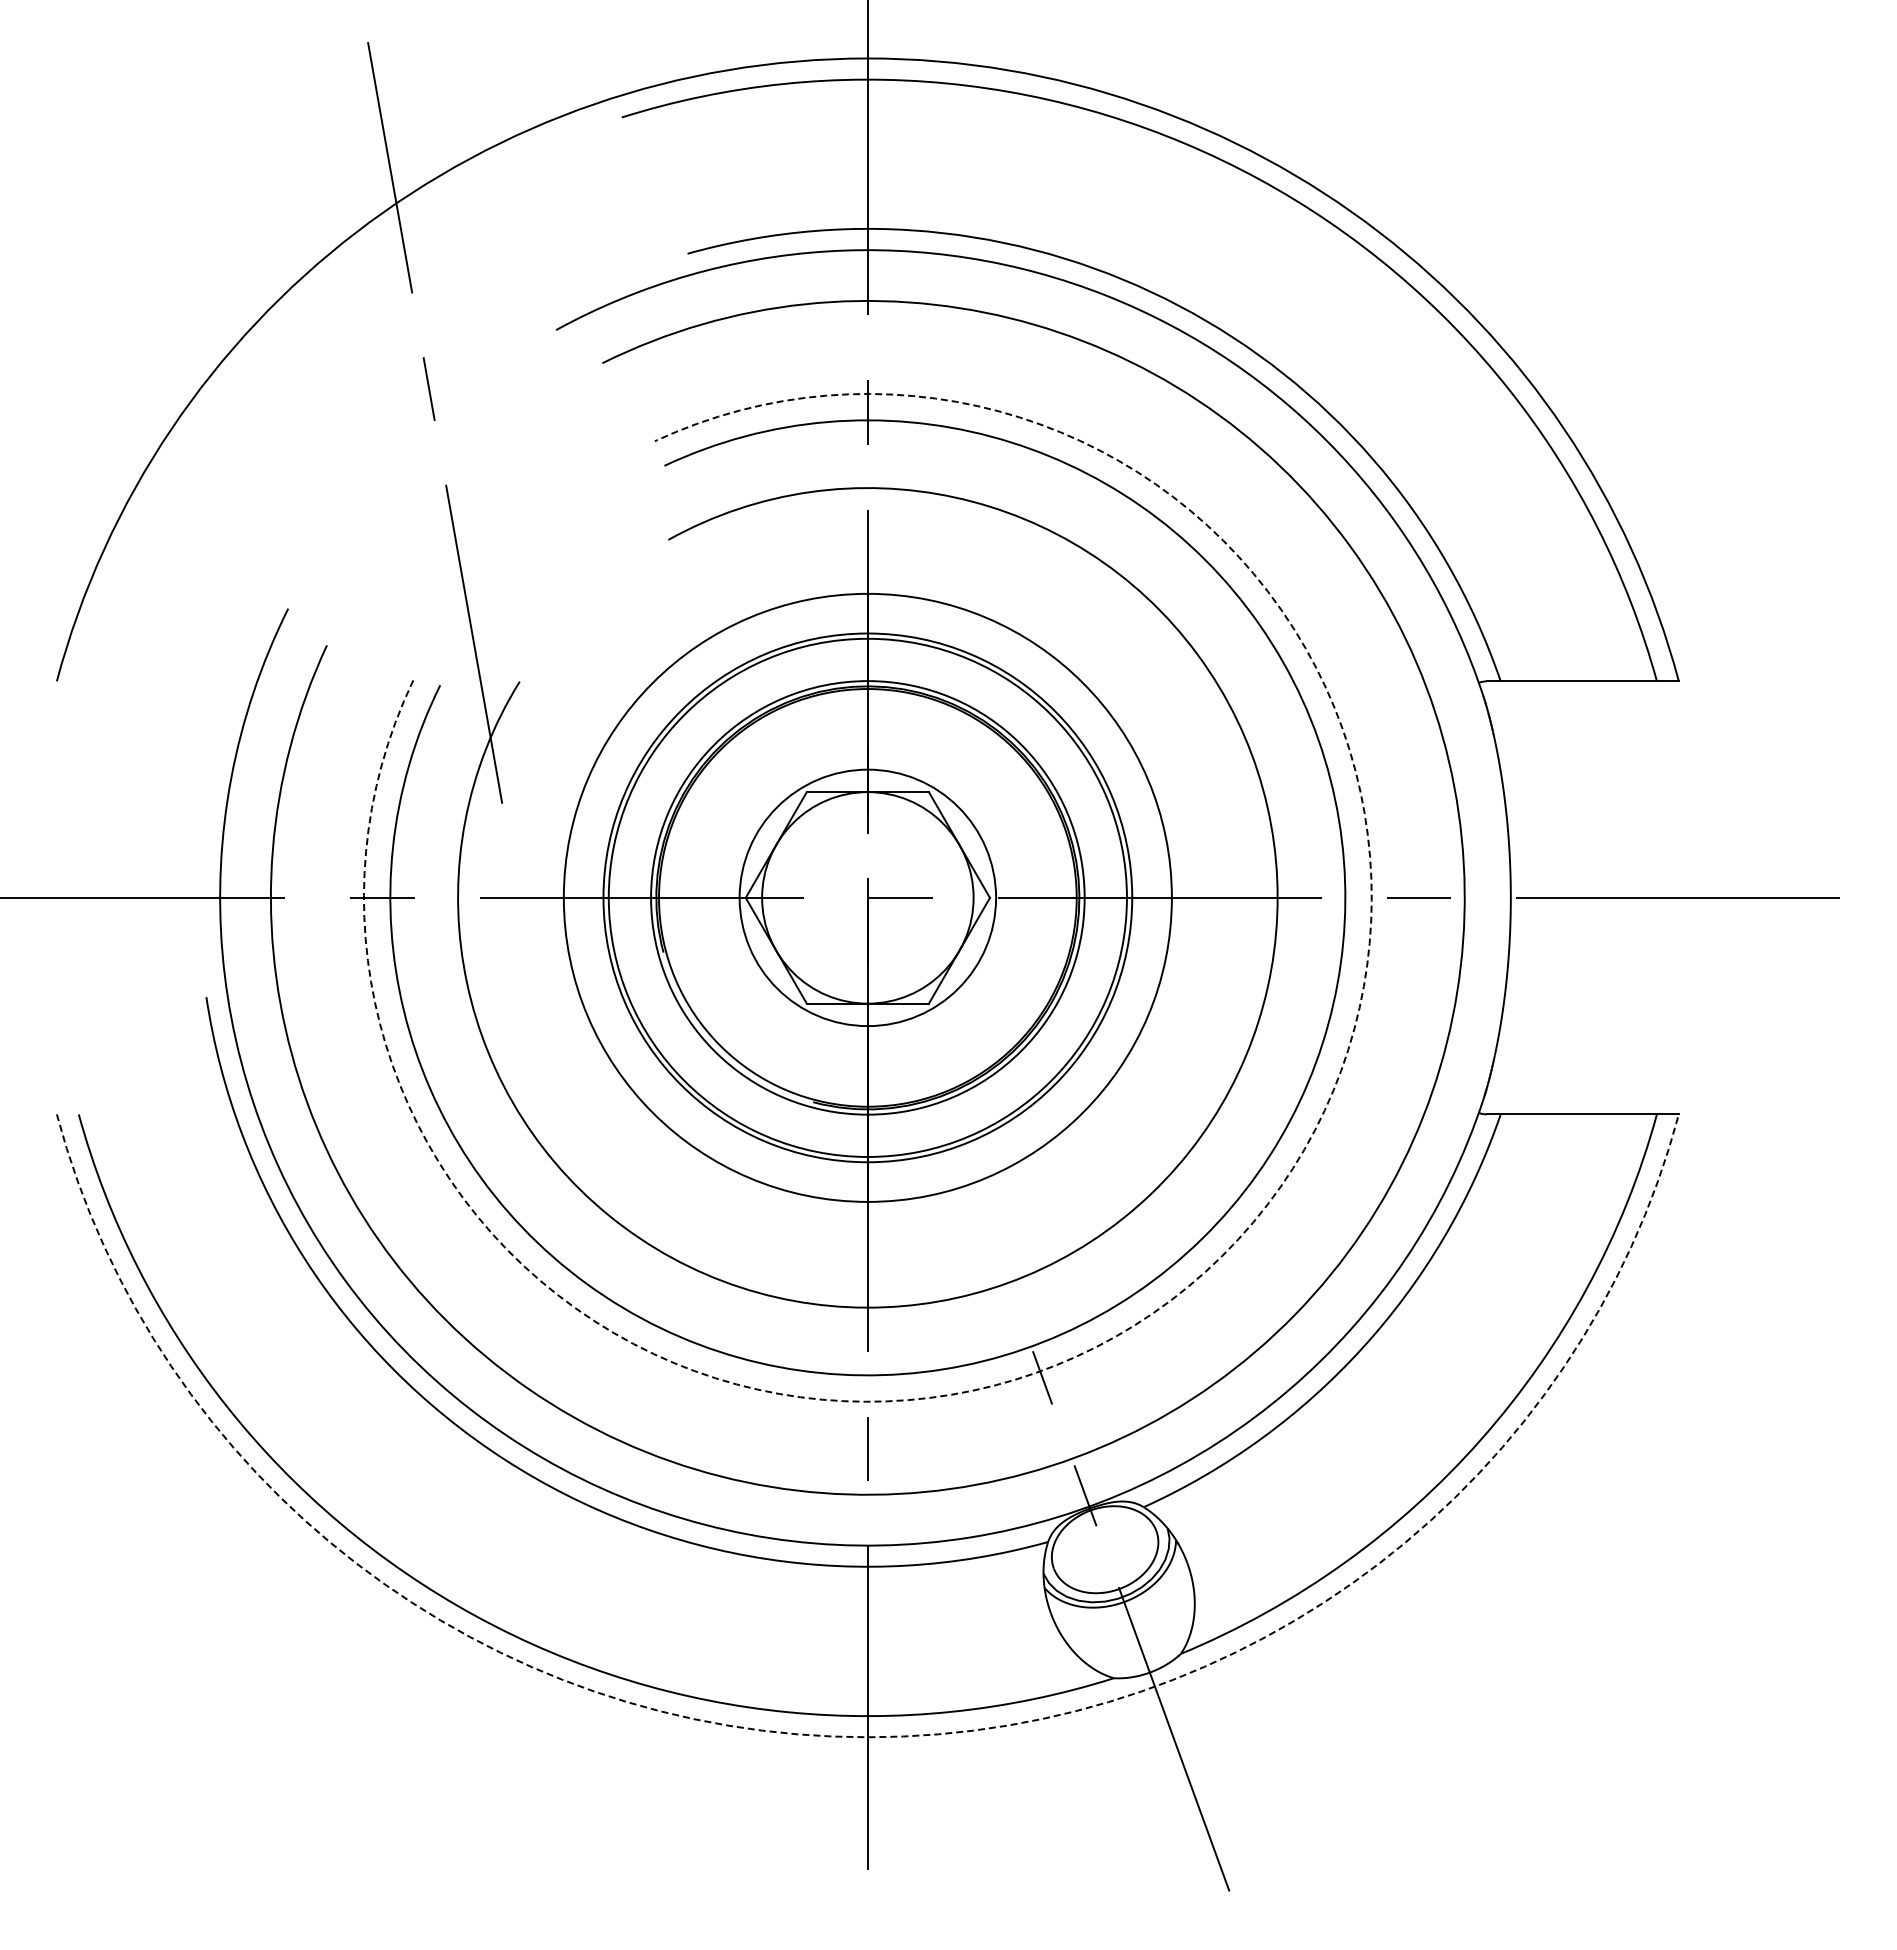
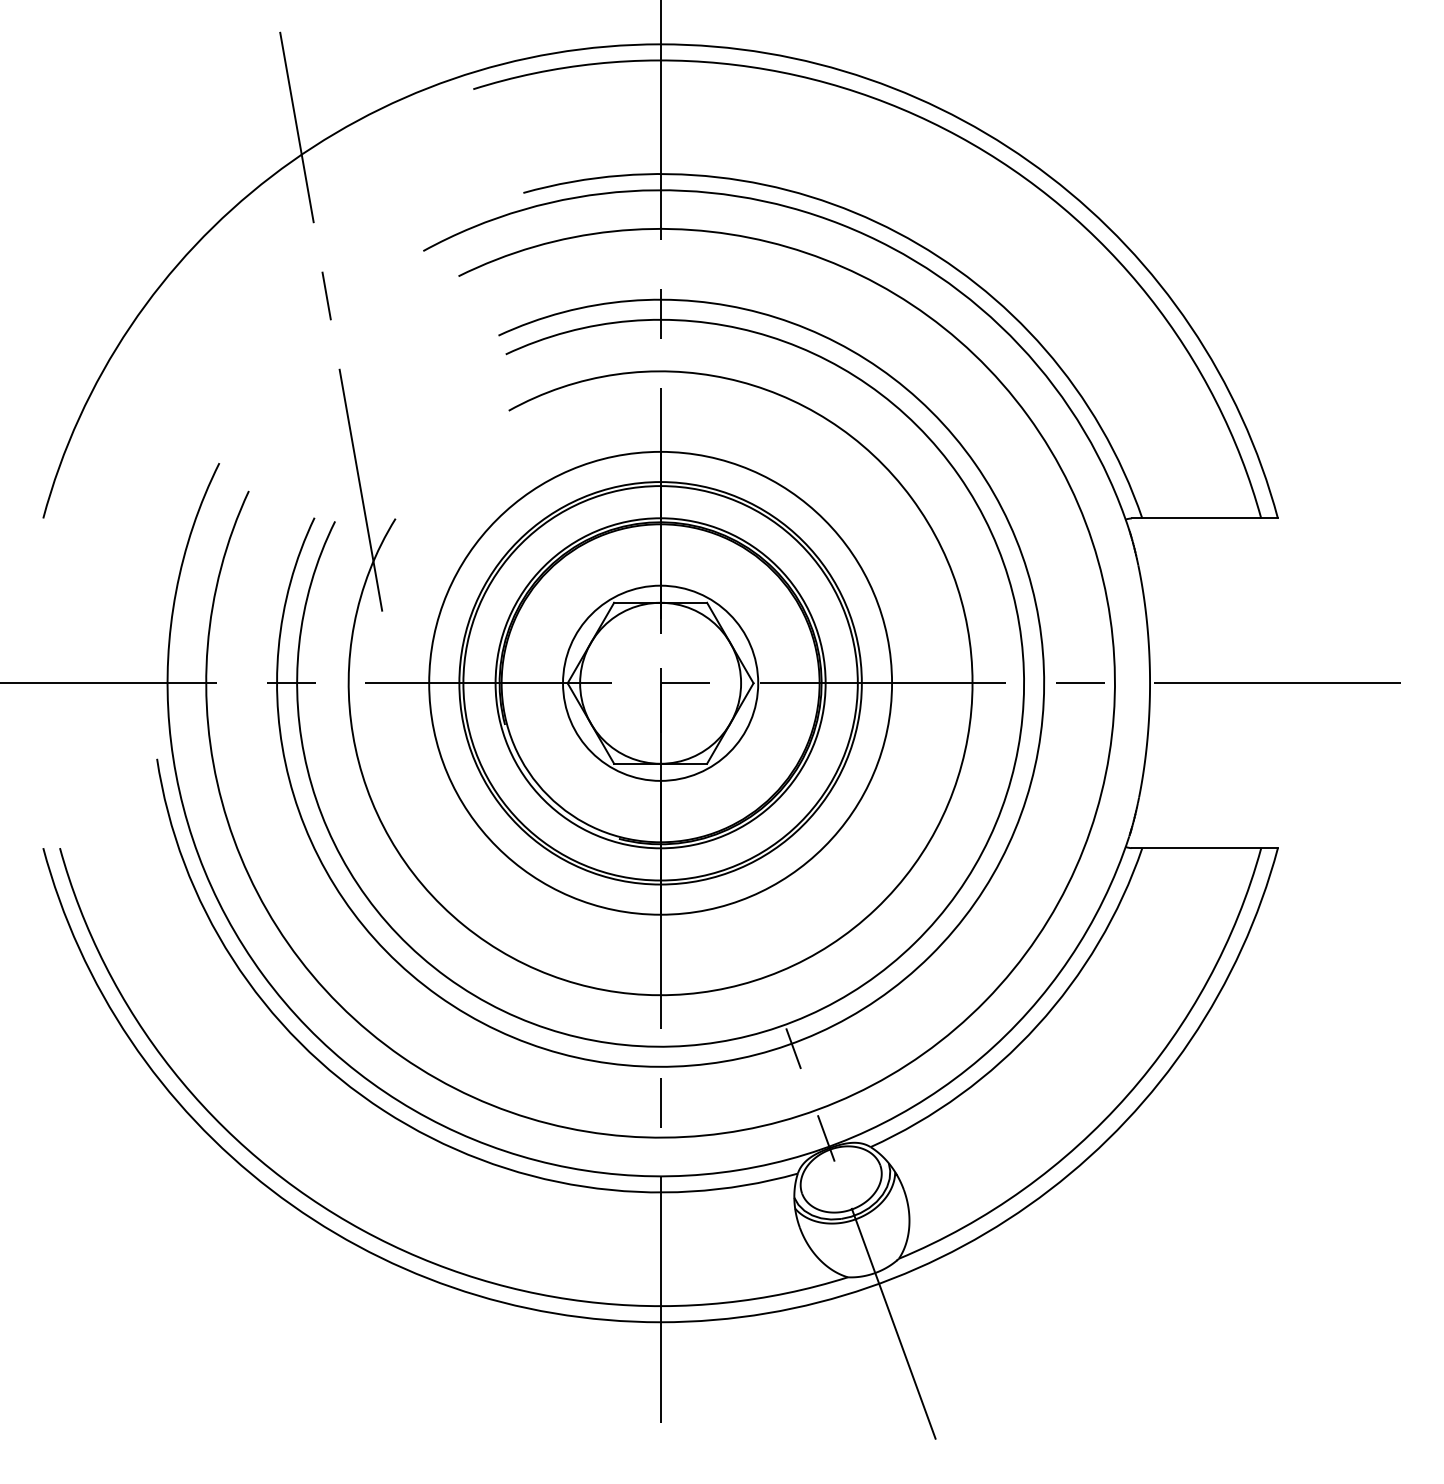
arc: (1222, 1255) -> (930, 955), dashed -> solid
arc: (867, 1737) -> (660, 1322), dashed -> solid

